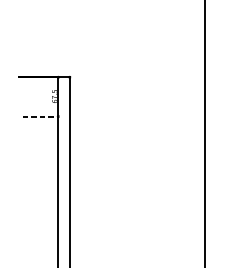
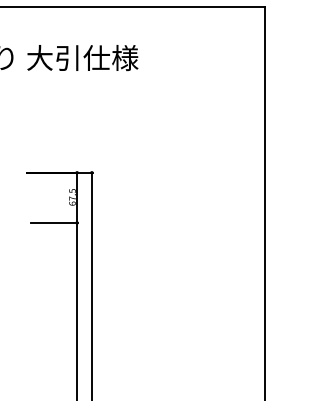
line: (41, 116) -> (55, 222), dashed -> solid

